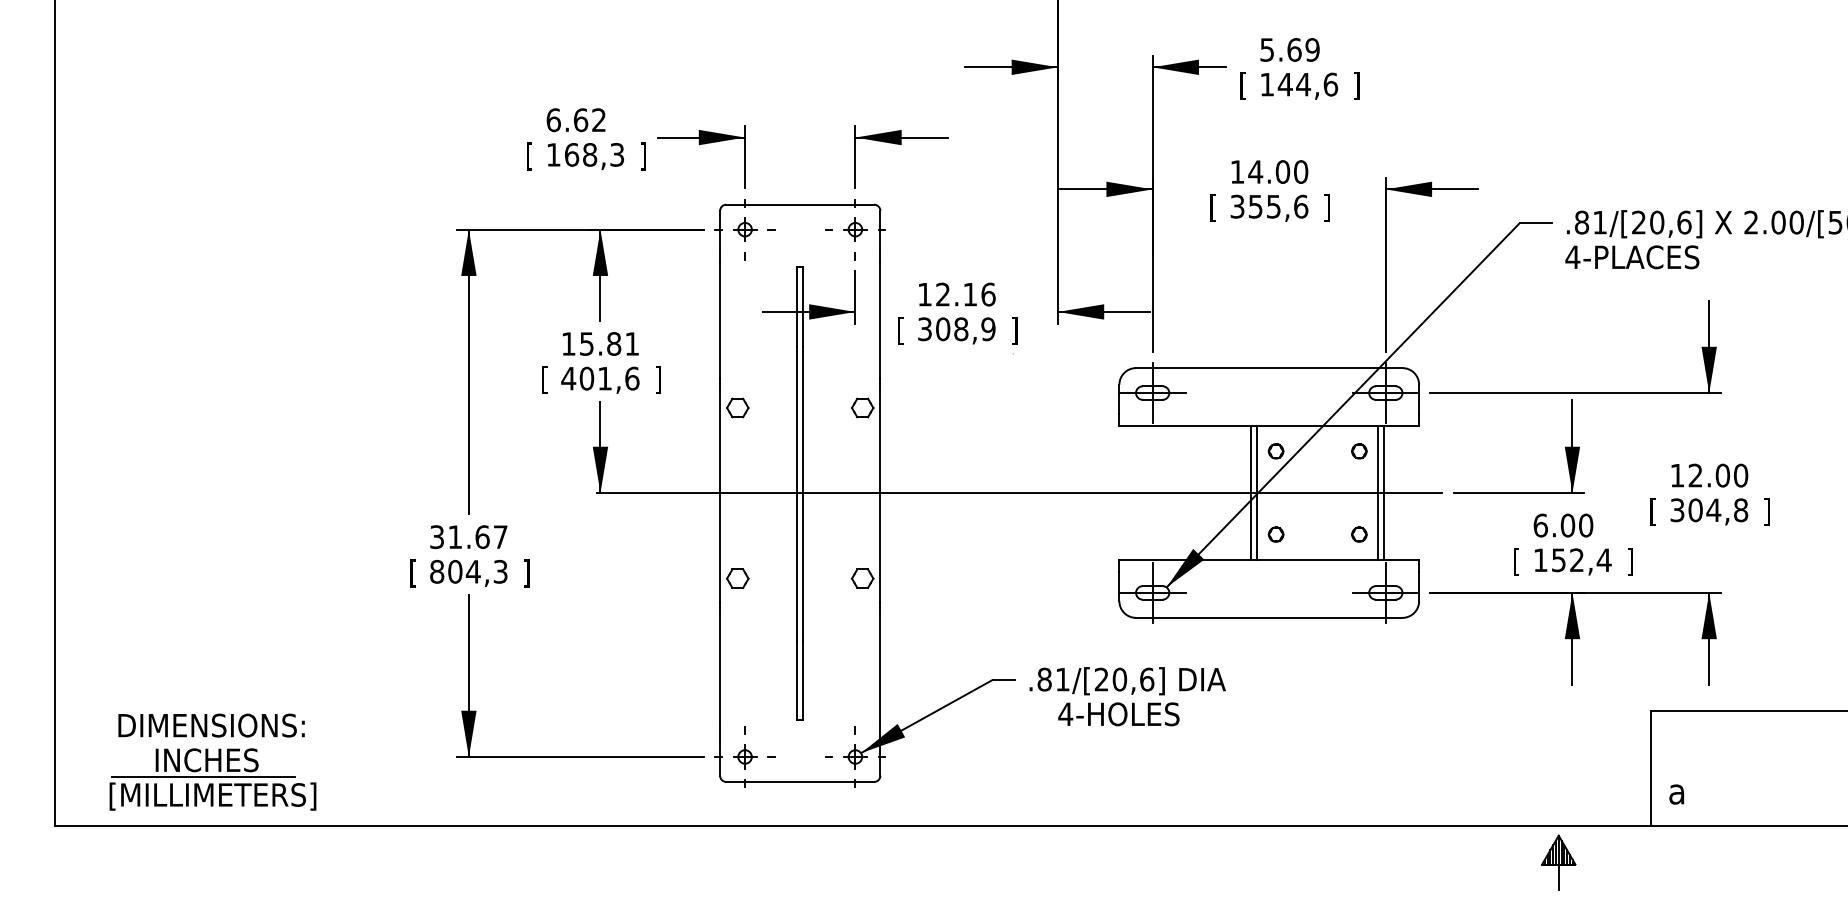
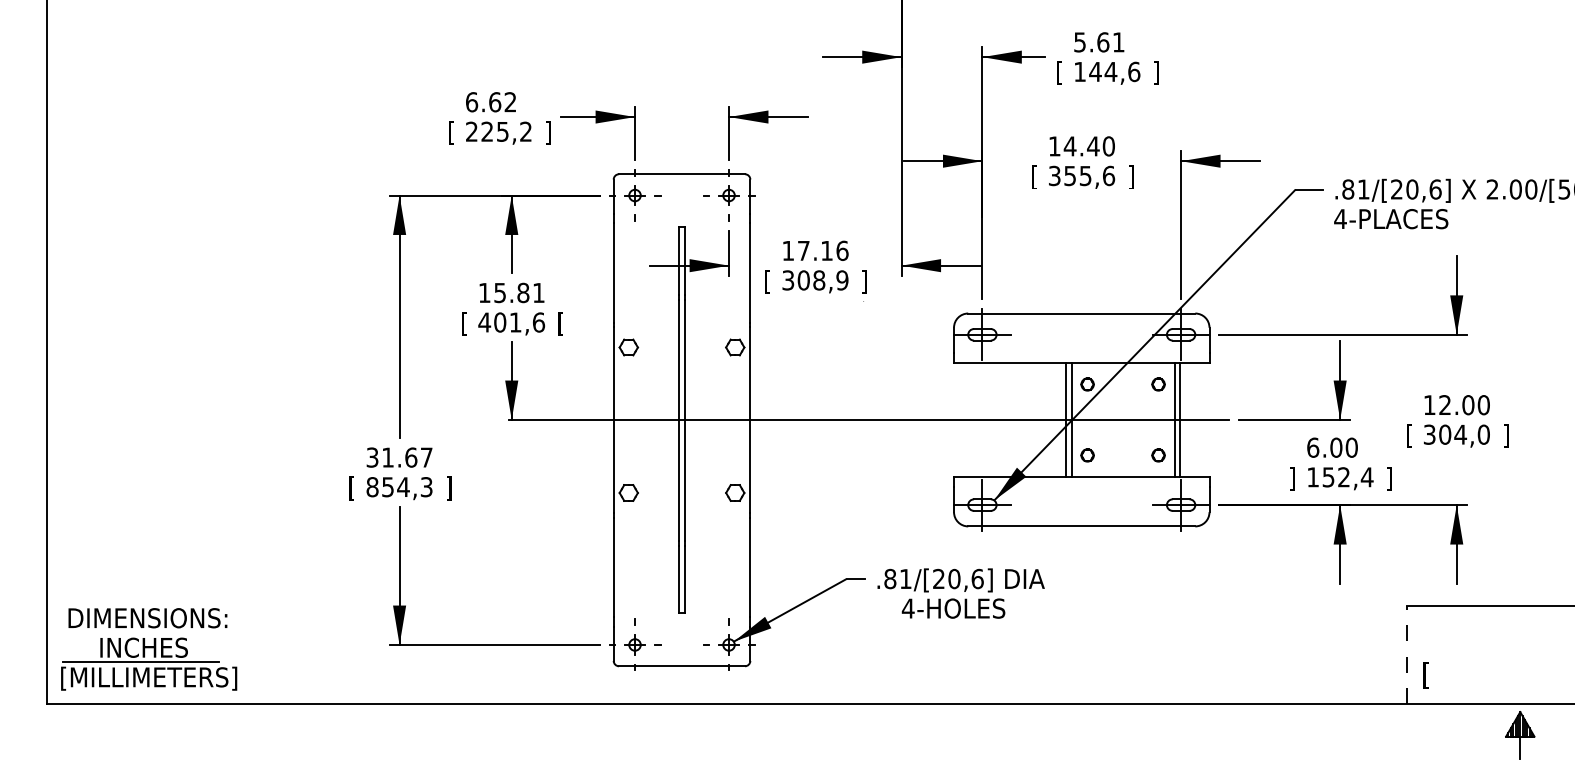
text: (1312, 49) -> (1118, 41), 5.69 -> 5.61
text: (585, 154) -> (498, 131), 168,3 -> 225,2
text: (1282, 171) -> (1093, 145), 14.00 -> 14.40
text: (942, 294) -> (803, 250), 12.16 -> 17.16
text: (657, 379) -> (560, 323), ] -> [
text: (1741, 509) -> (1484, 434), 304,8 -> 304,0
text: (1516, 561) -> (1292, 478), [ -> ]
text: (455, 571) -> (388, 486), 804,3 -> 854,3
part: (212, 761) -> (148, 648), moved
line: (1651, 768) -> (1407, 654), solid -> dashed
text: (1676, 792) -> (1428, 675), a -> [
part: (1558, 862) -> (1520, 734), moved

